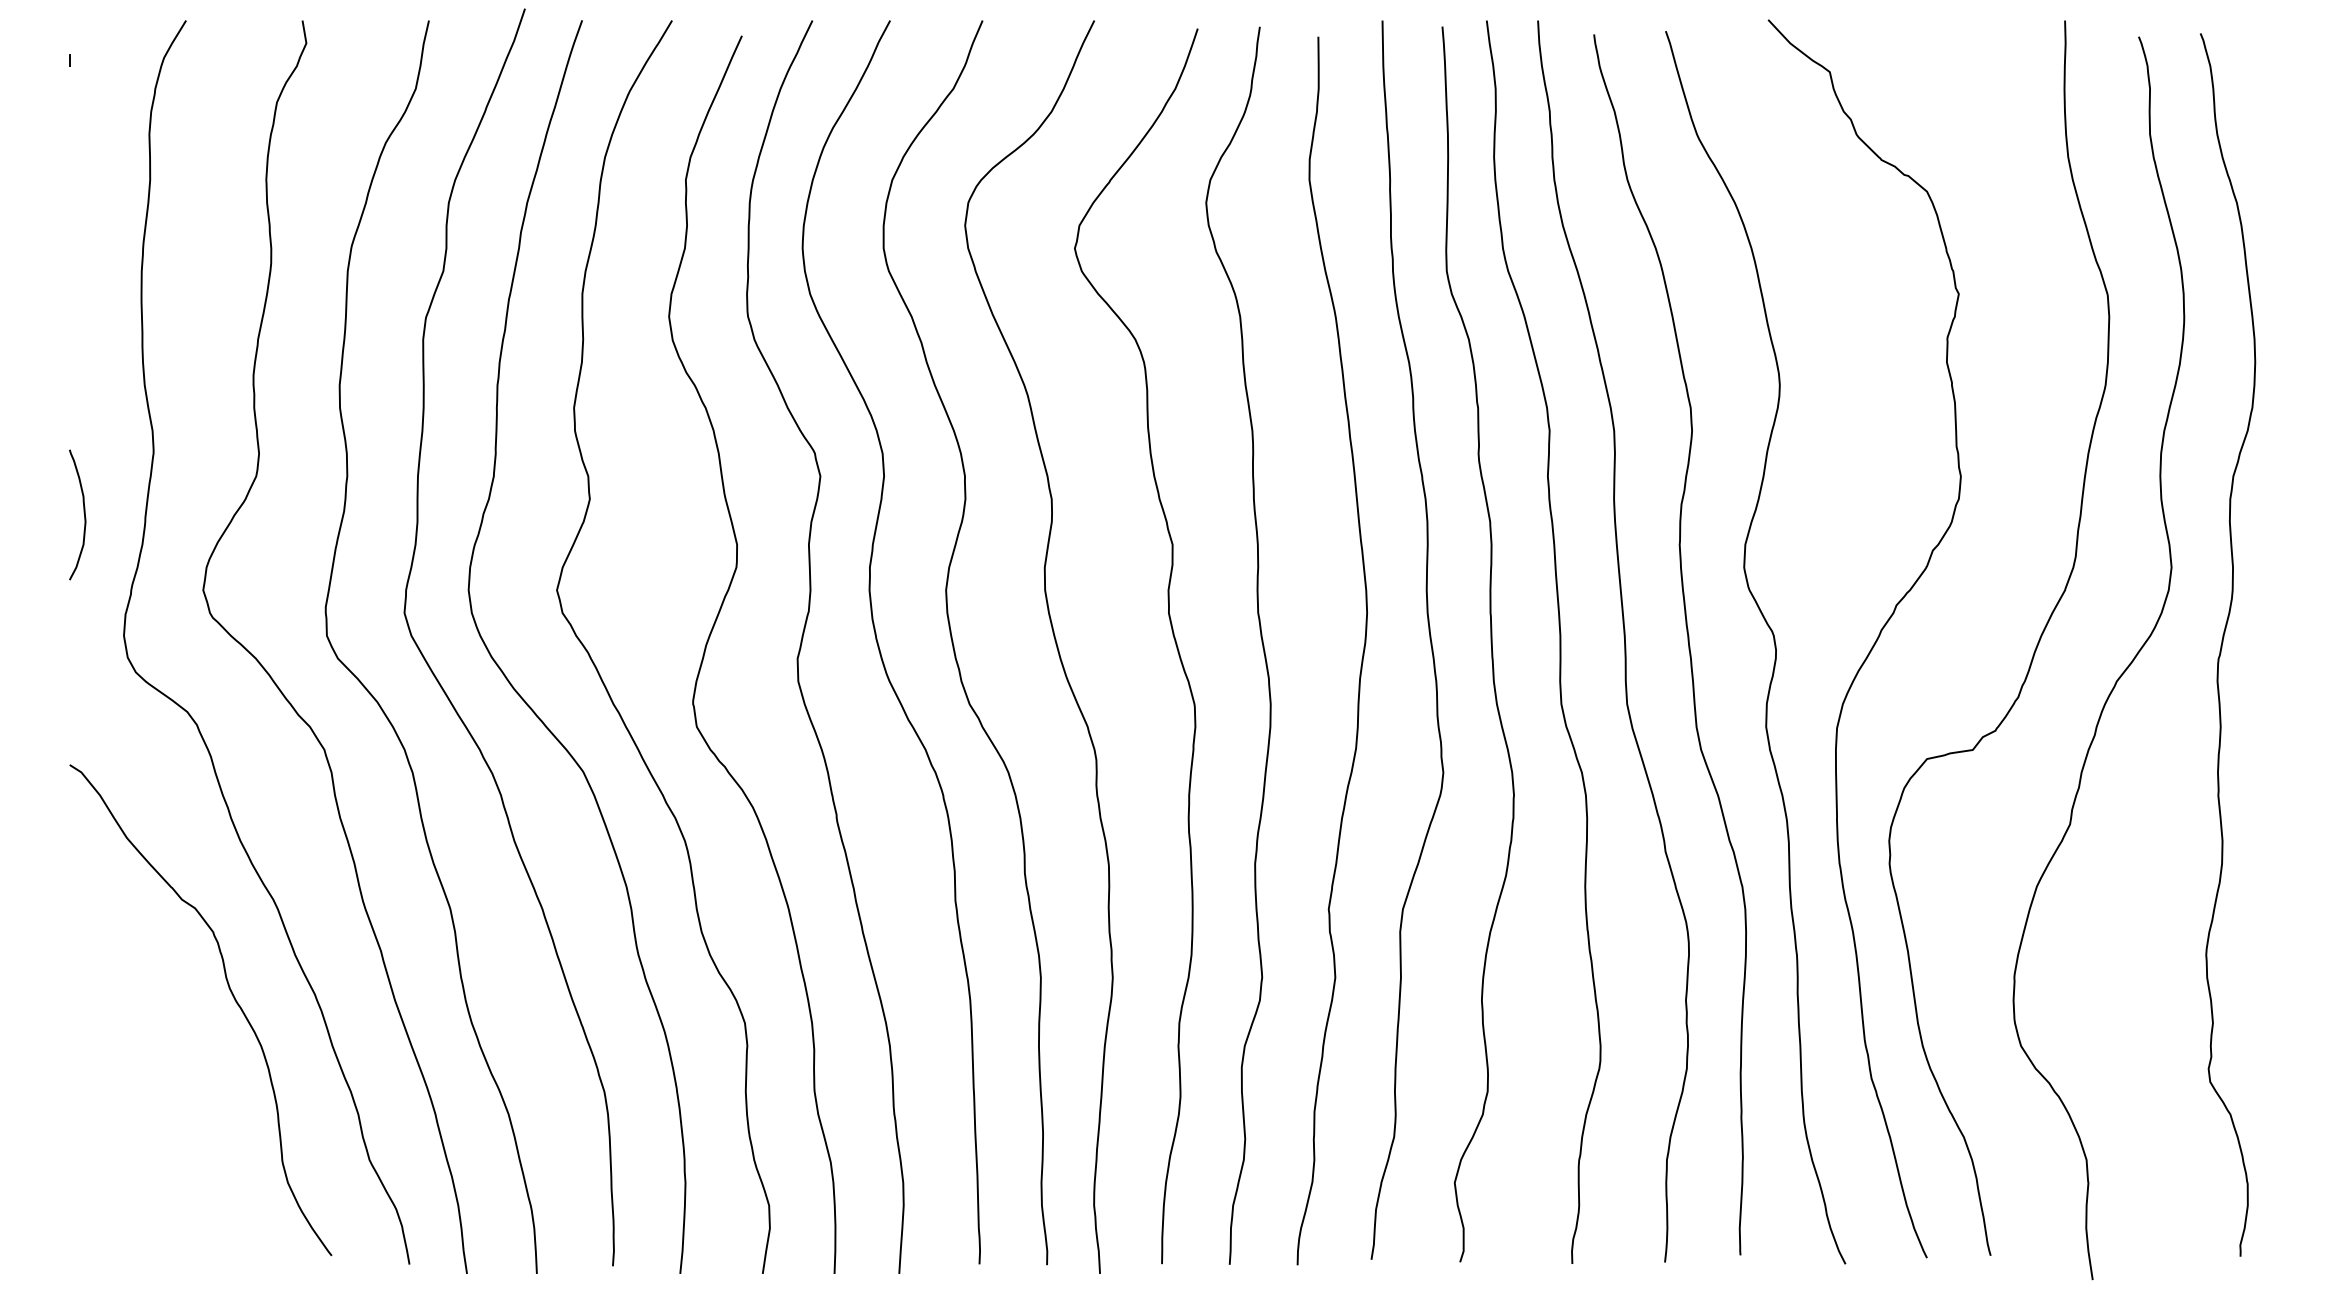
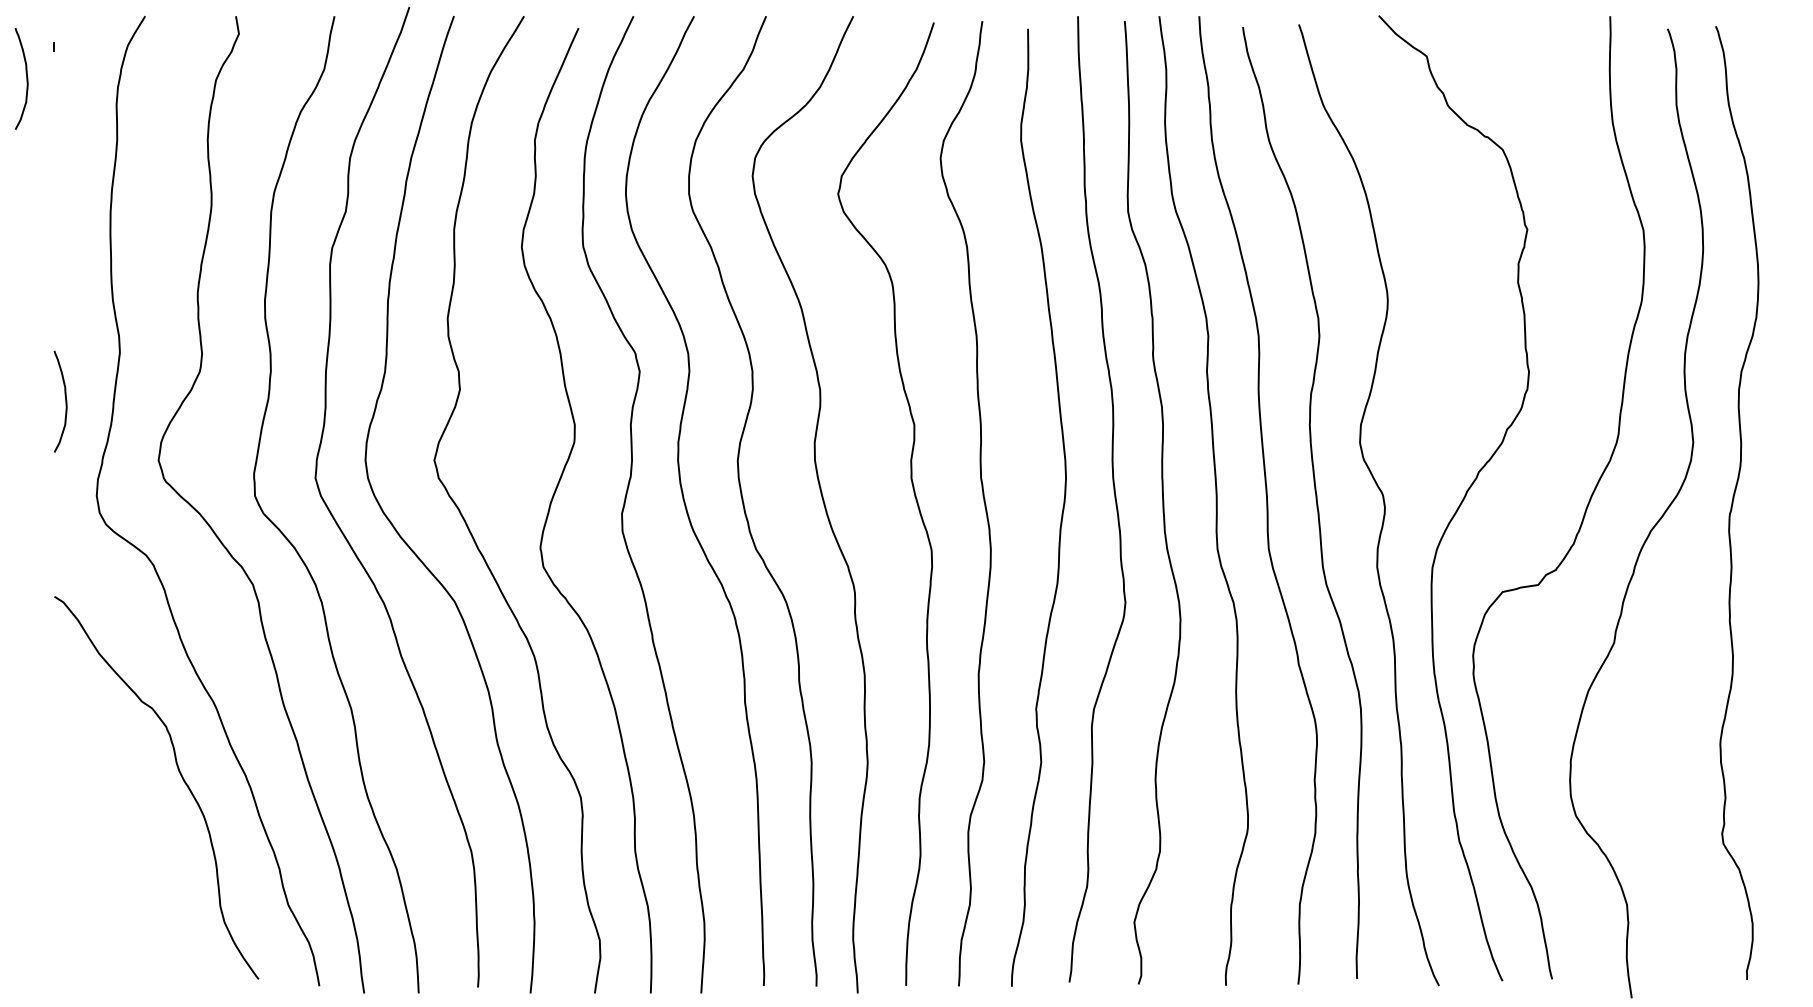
curve: (33, 99) -> (26, 77), added

